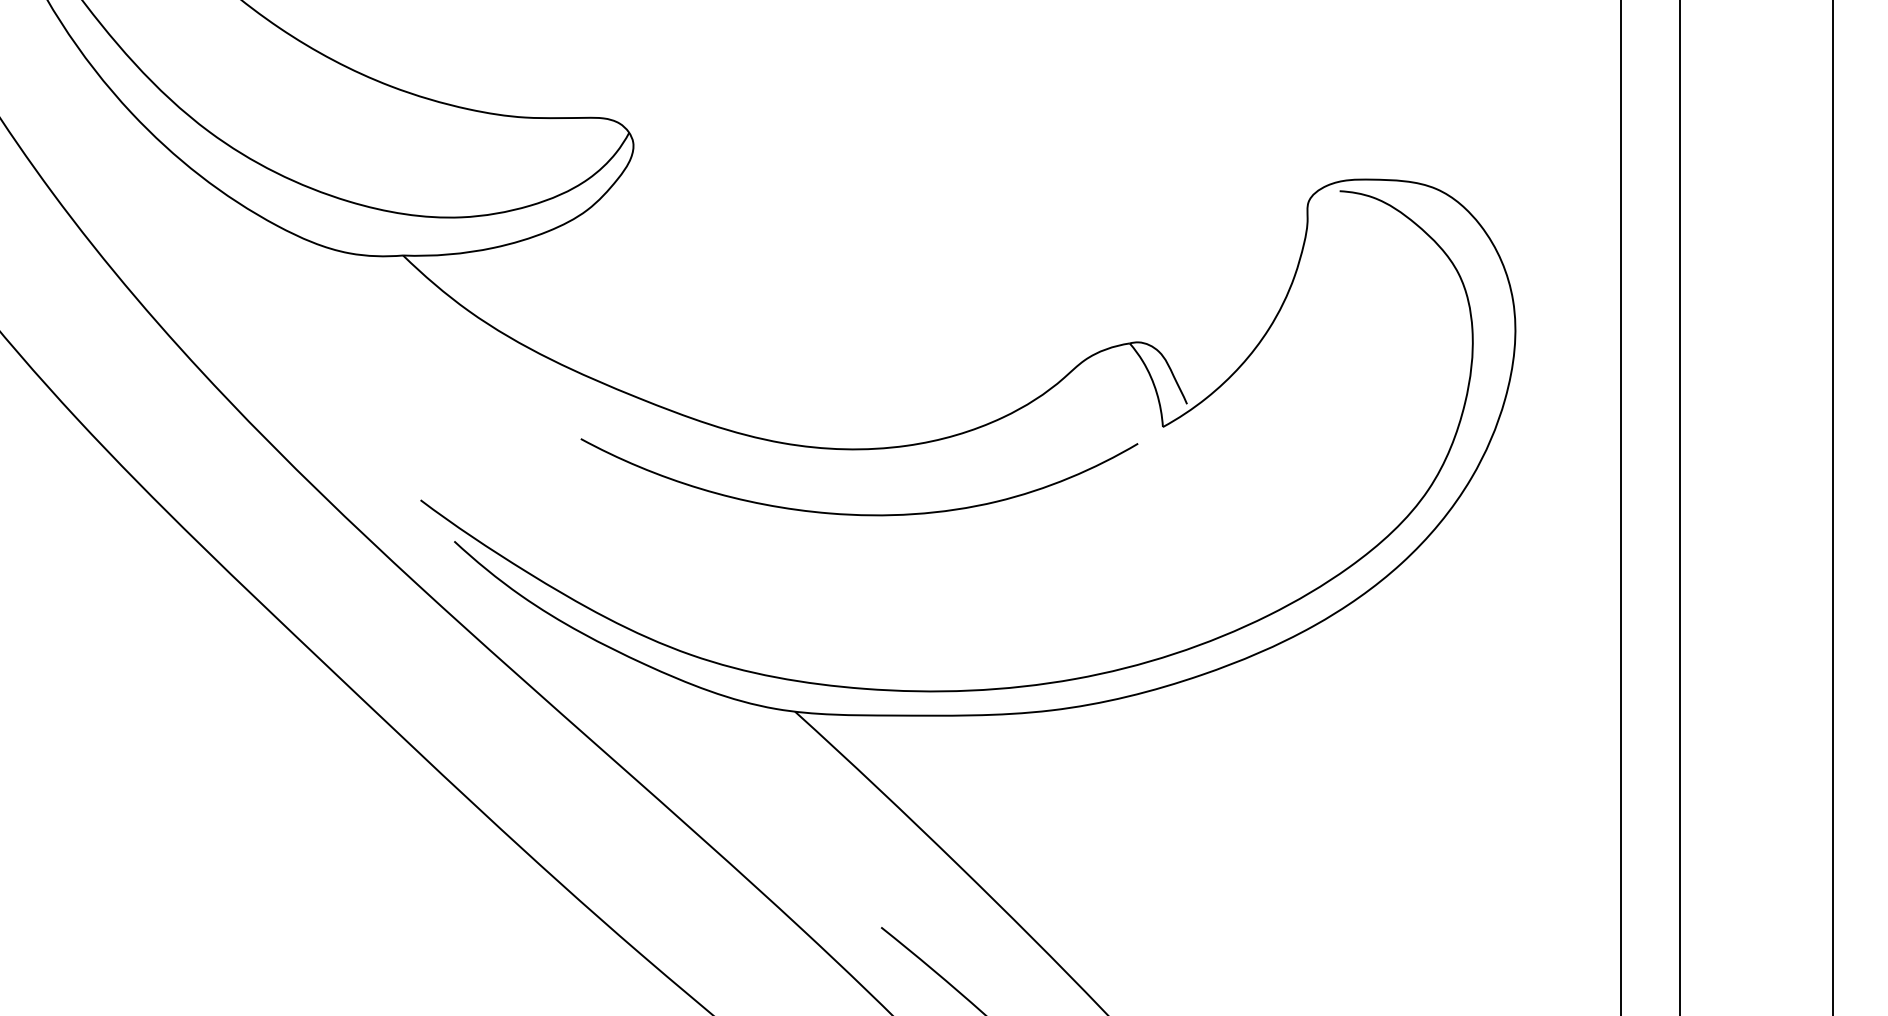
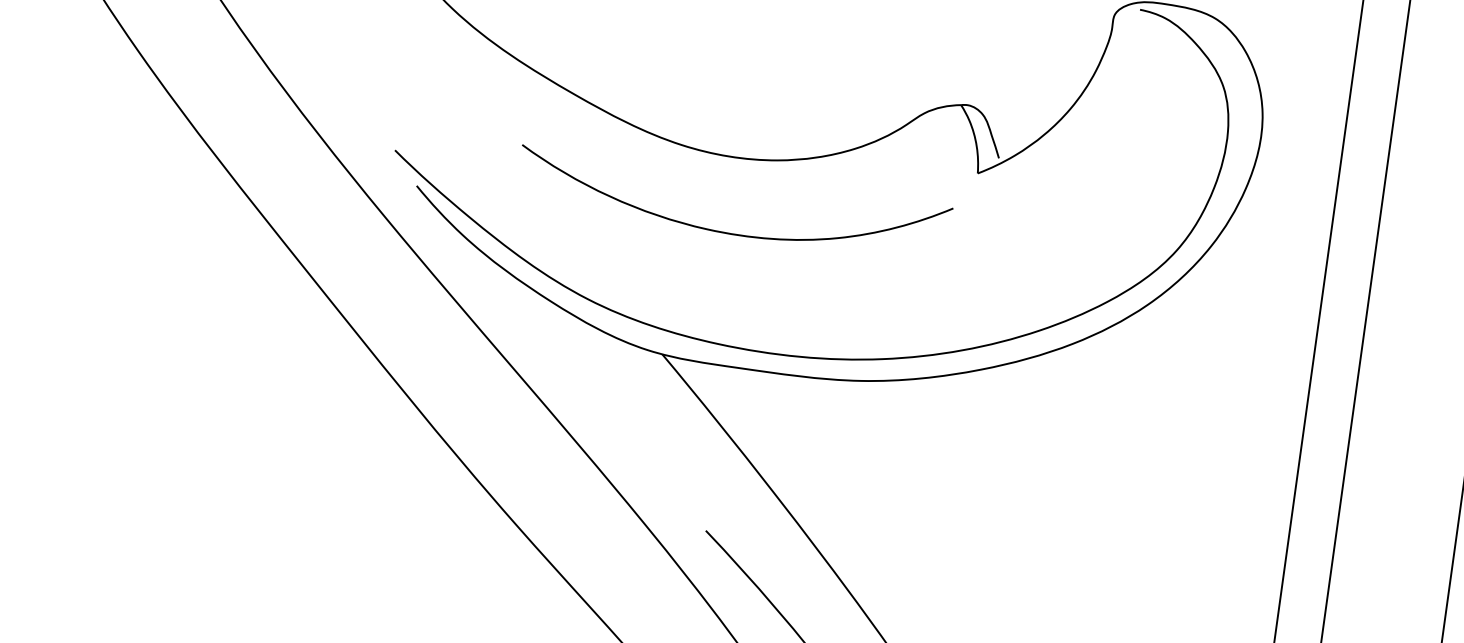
curve: (853, 513) -> (725, 231), moved

